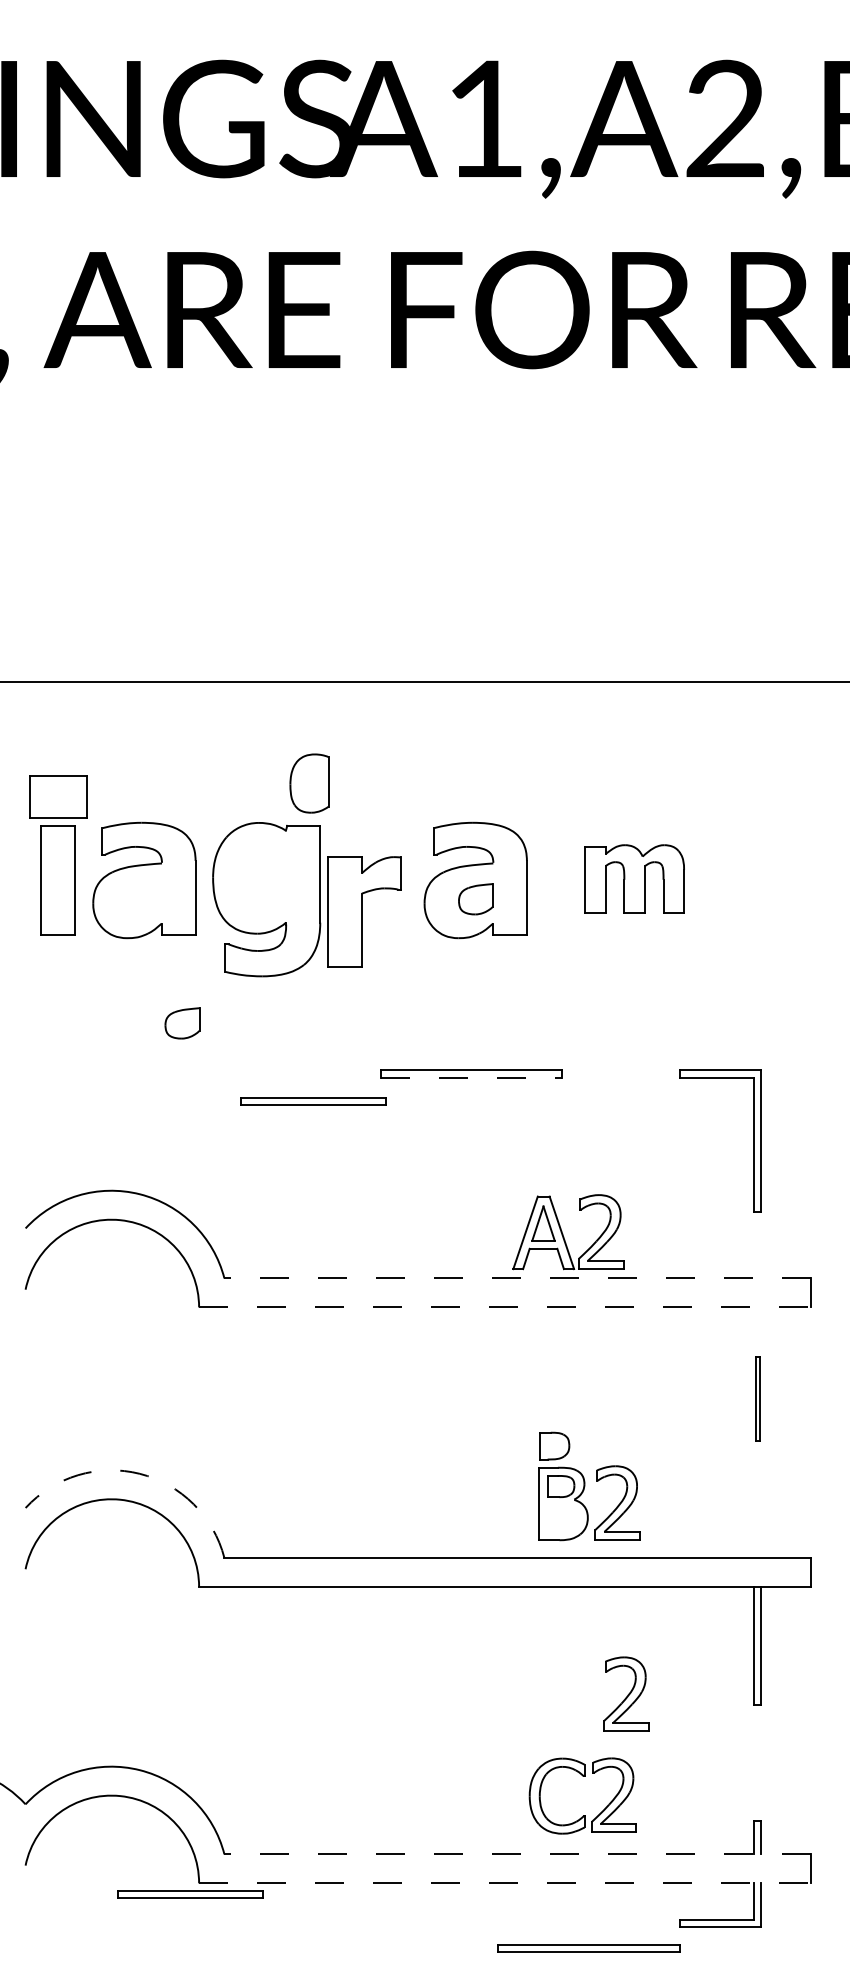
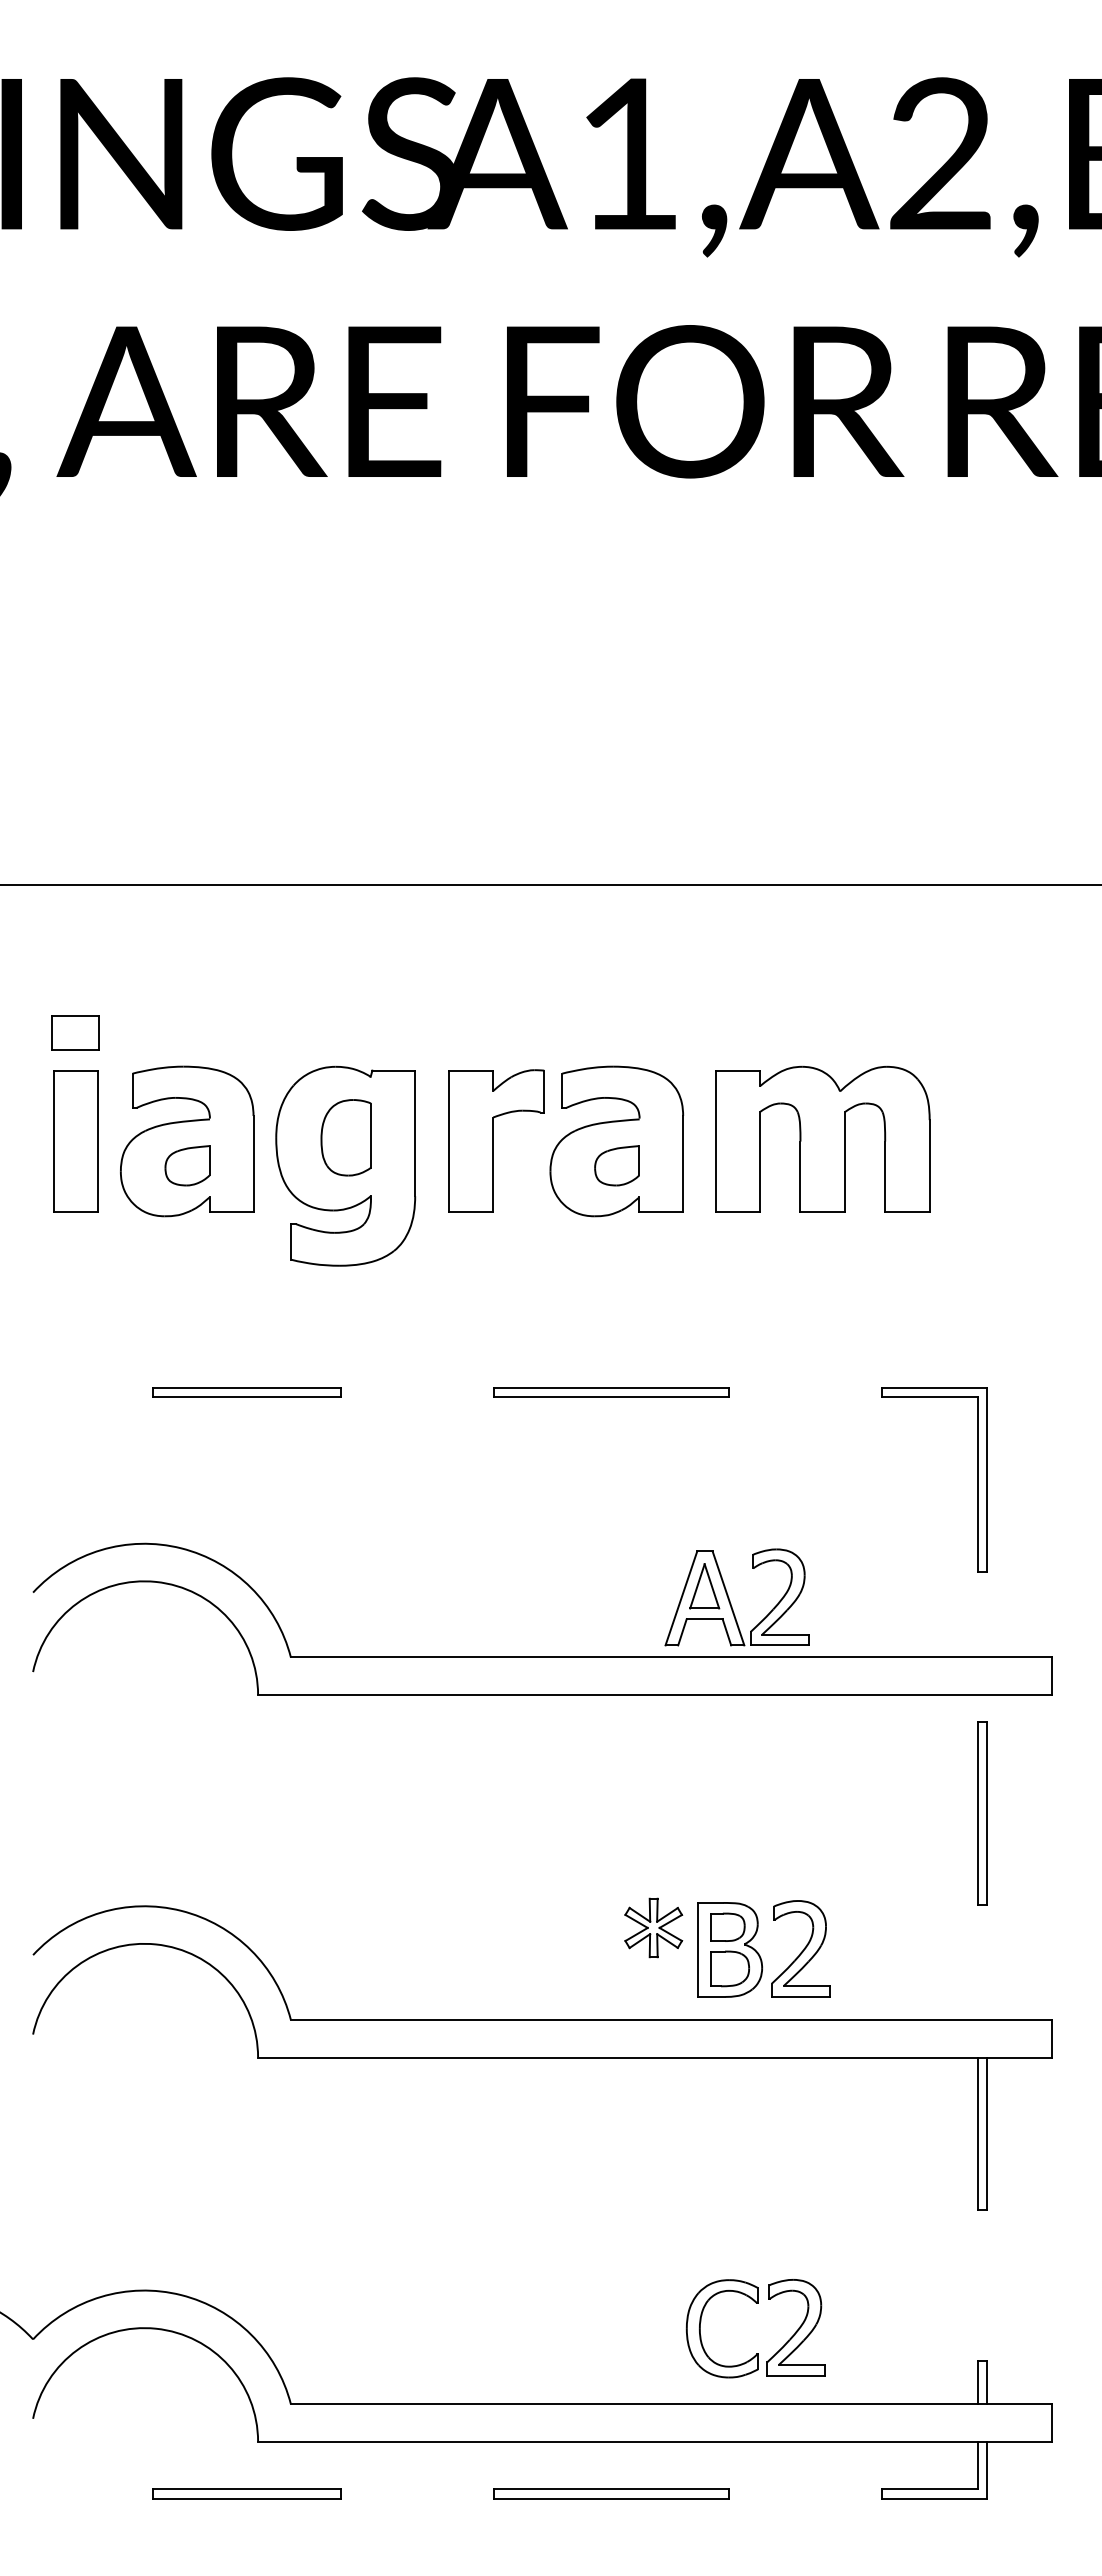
part: (308, 783) -> (345, 1137), moved
part: (58, 796) -> (75, 1032), size x0.62
part: (634, 878) -> (822, 1138), size x1.67
part: (364, 911) -> (496, 1140), moved
part: (182, 1023) -> (187, 1165), moved
line: (471, 1077) -> (611, 1397), dashed -> solid
part: (312, 1101) -> (246, 1392), moved
line: (517, 1278) -> (670, 1657), dashed -> solid
line: (504, 1307) -> (654, 1695), dashed -> solid
part: (757, 1398) -> (982, 1813), size x1.67
part: (554, 1445) -> (729, 1968), moved
arc: (140, 1473) -> (181, 1910), dashed -> solid
part: (504, 1486) -> (653, 1927), added
part: (625, 1694) -> (811, 2196), removed
line: (517, 1854) -> (670, 2404), dashed -> solid
line: (504, 1883) -> (654, 2441), dashed -> solid
part: (190, 1893) -> (246, 2493), moved
part: (588, 1947) -> (611, 2493), moved

